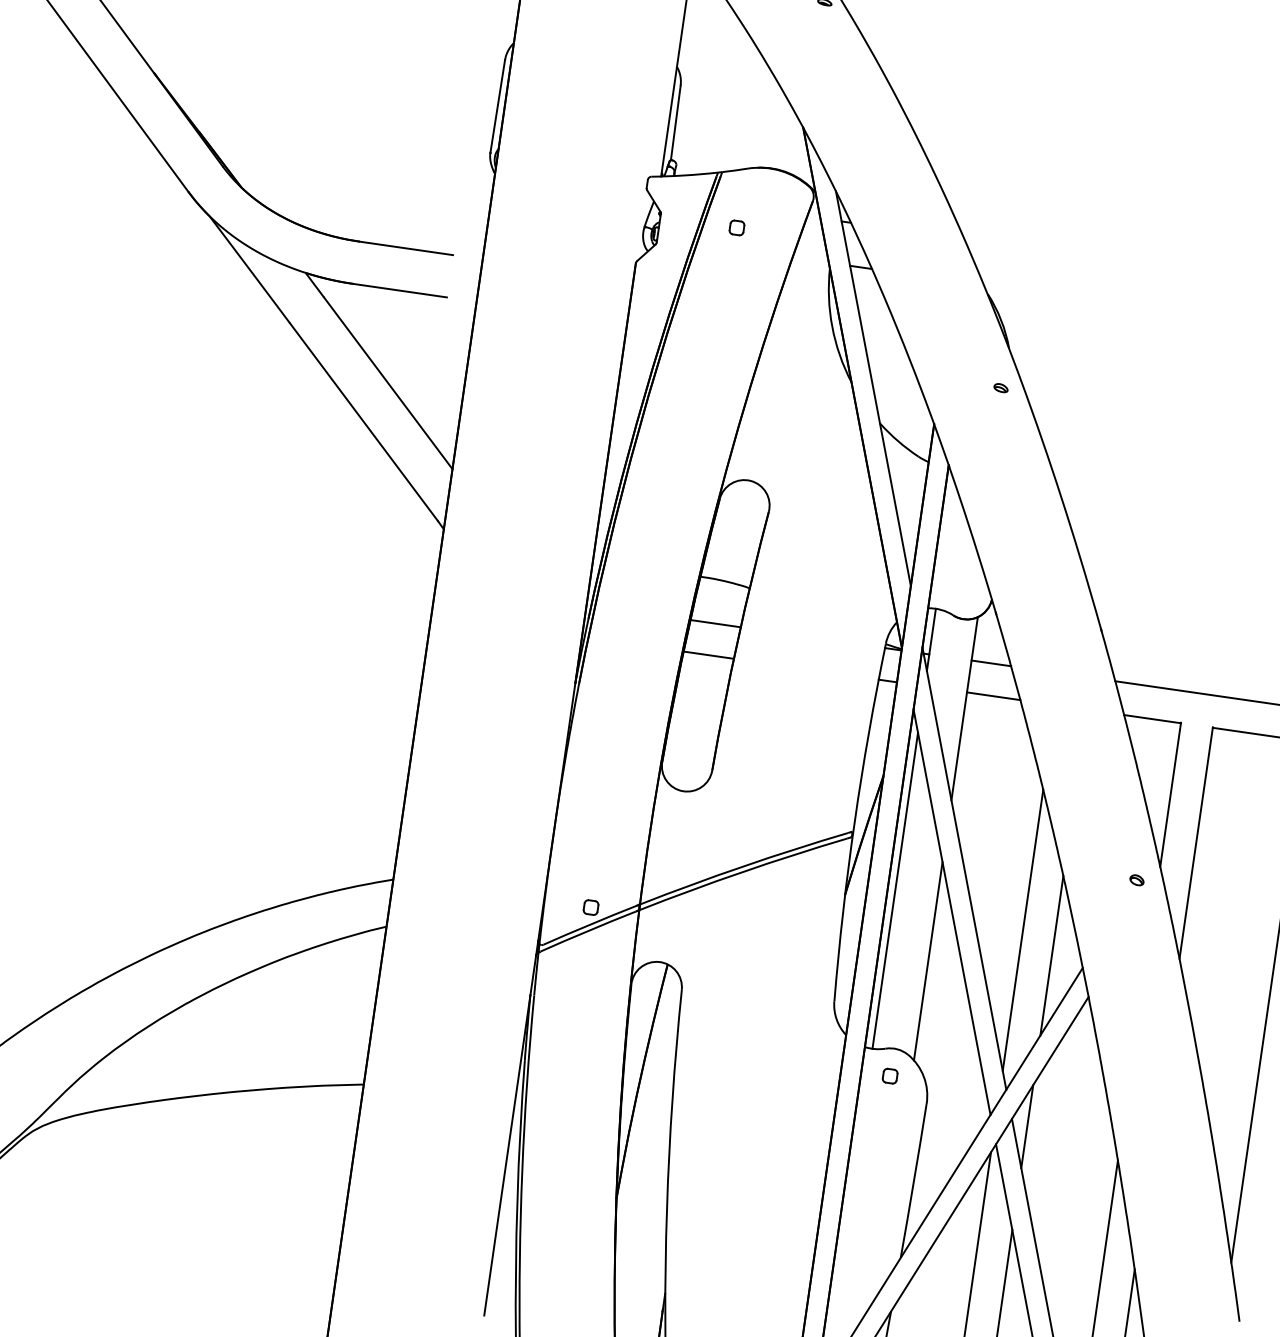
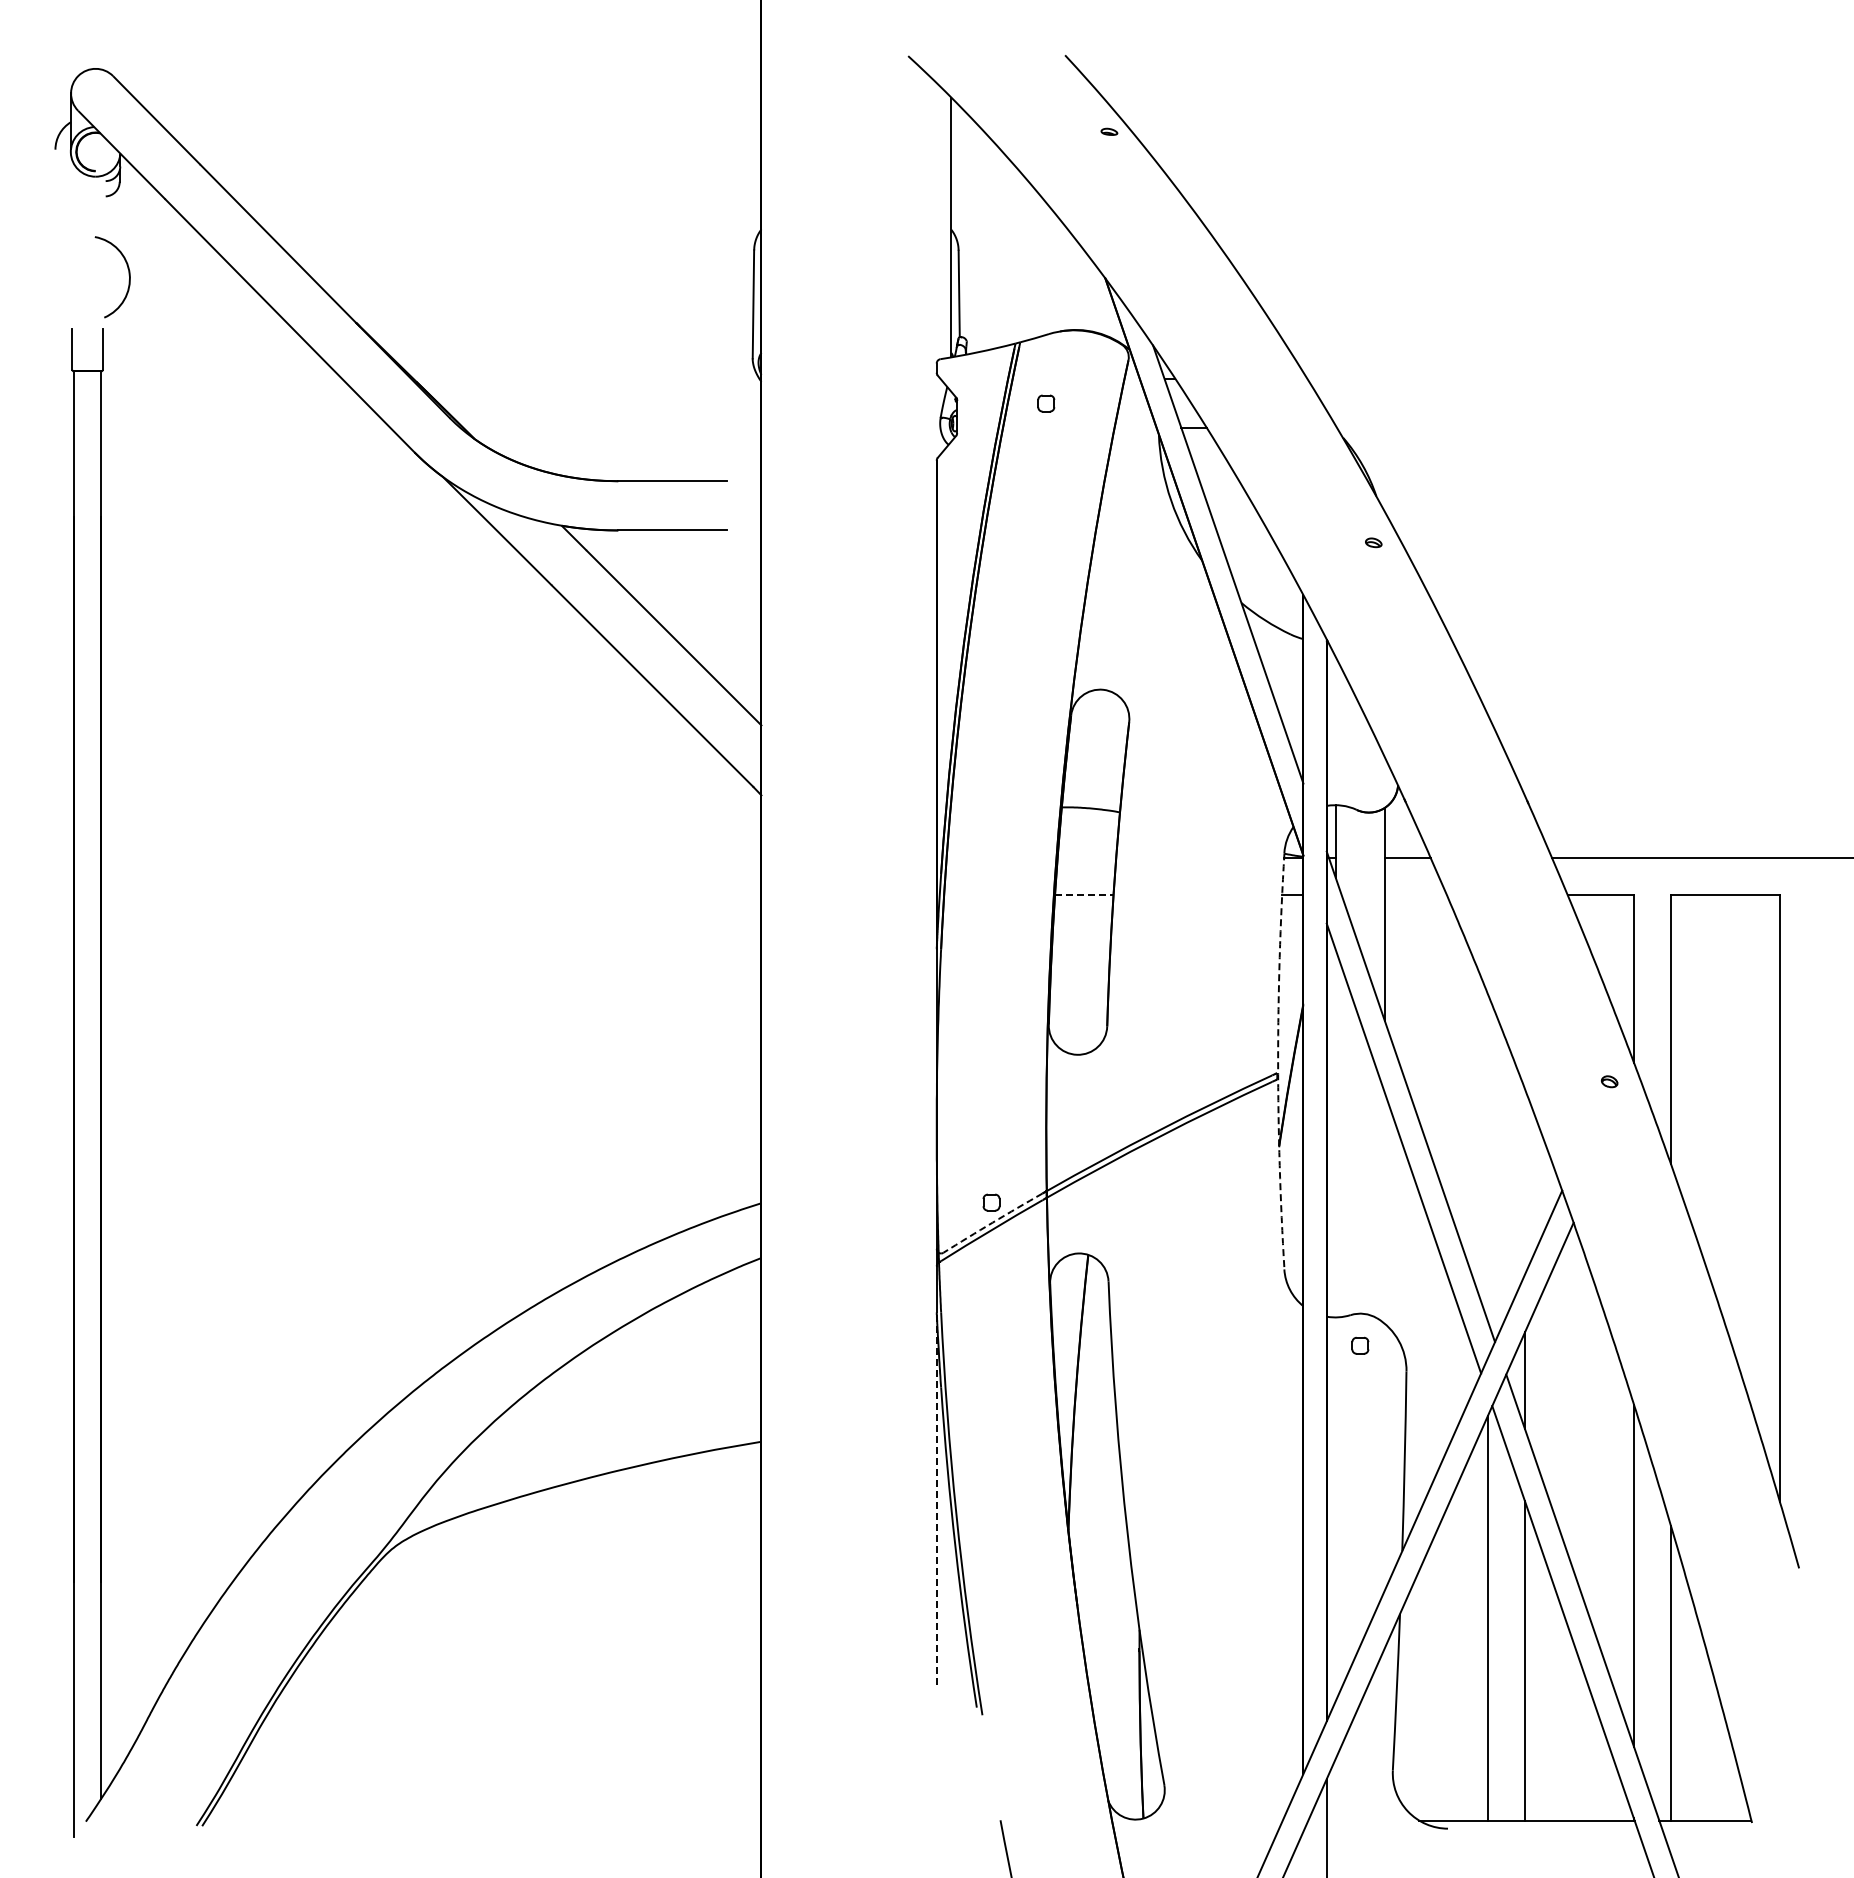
line: (715, 623) -> (1086, 858), removed
line: (708, 655) -> (1084, 895), solid -> dashed
line: (993, 696) -> (1415, 895), removed
arc: (855, 821) -> (1278, 1061), solid -> dashed
line: (895, 890) -> (1335, 1133), removed
arc: (589, 924) -> (992, 1222), solid -> dashed
line: (1022, 929) -> (1487, 1156), removed
line: (1051, 955) -> (1524, 1181), removed
line: (927, 961) -> (1384, 1208), removed
line: (507, 1154) -> (936, 1498), solid -> dashed

